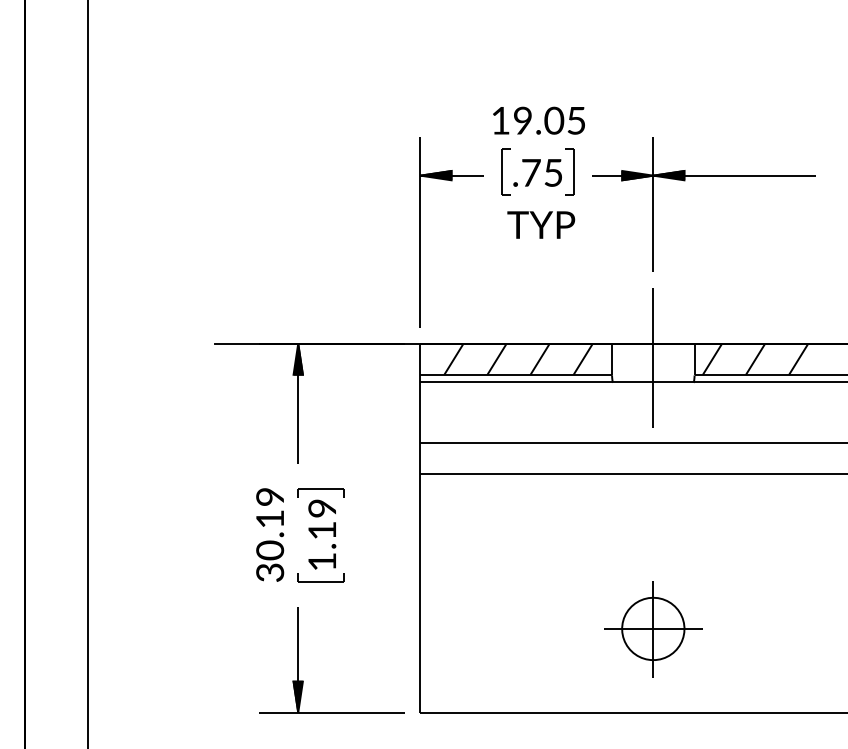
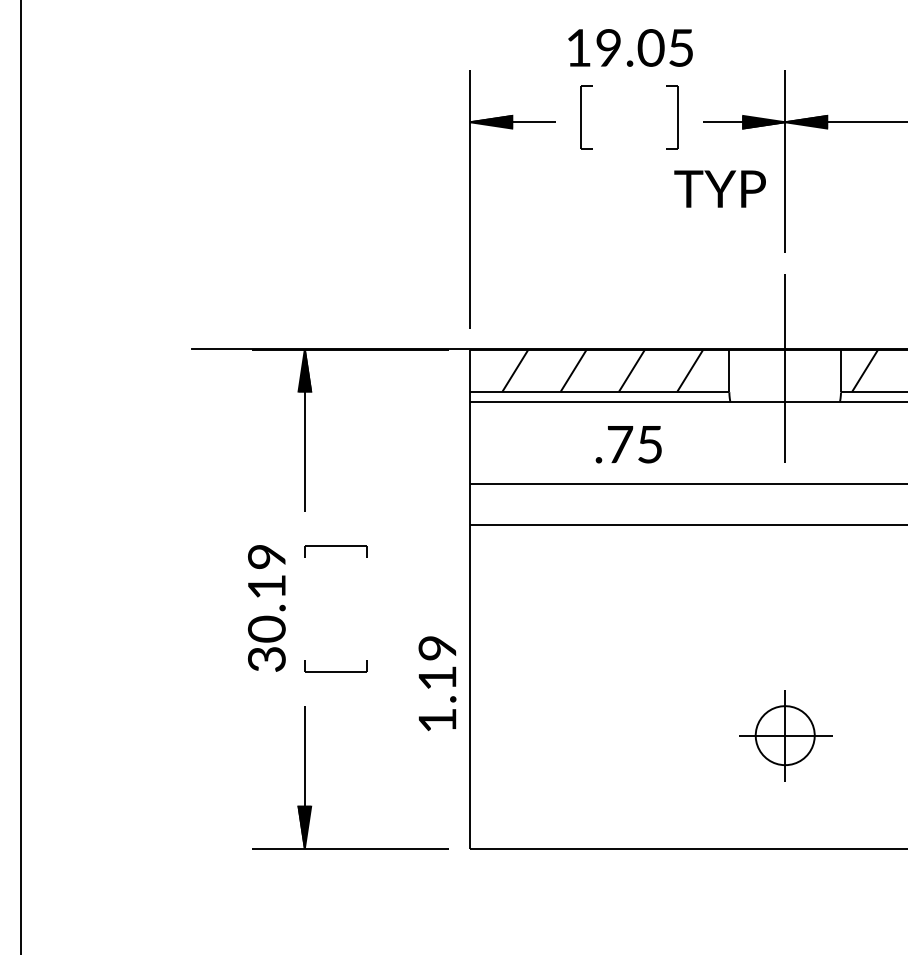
text: (537, 172) -> (628, 443), moved
text: (541, 224) -> (720, 188), moved
text: (322, 534) -> (437, 683), moved
part: (653, 629) -> (785, 736), size x0.7

